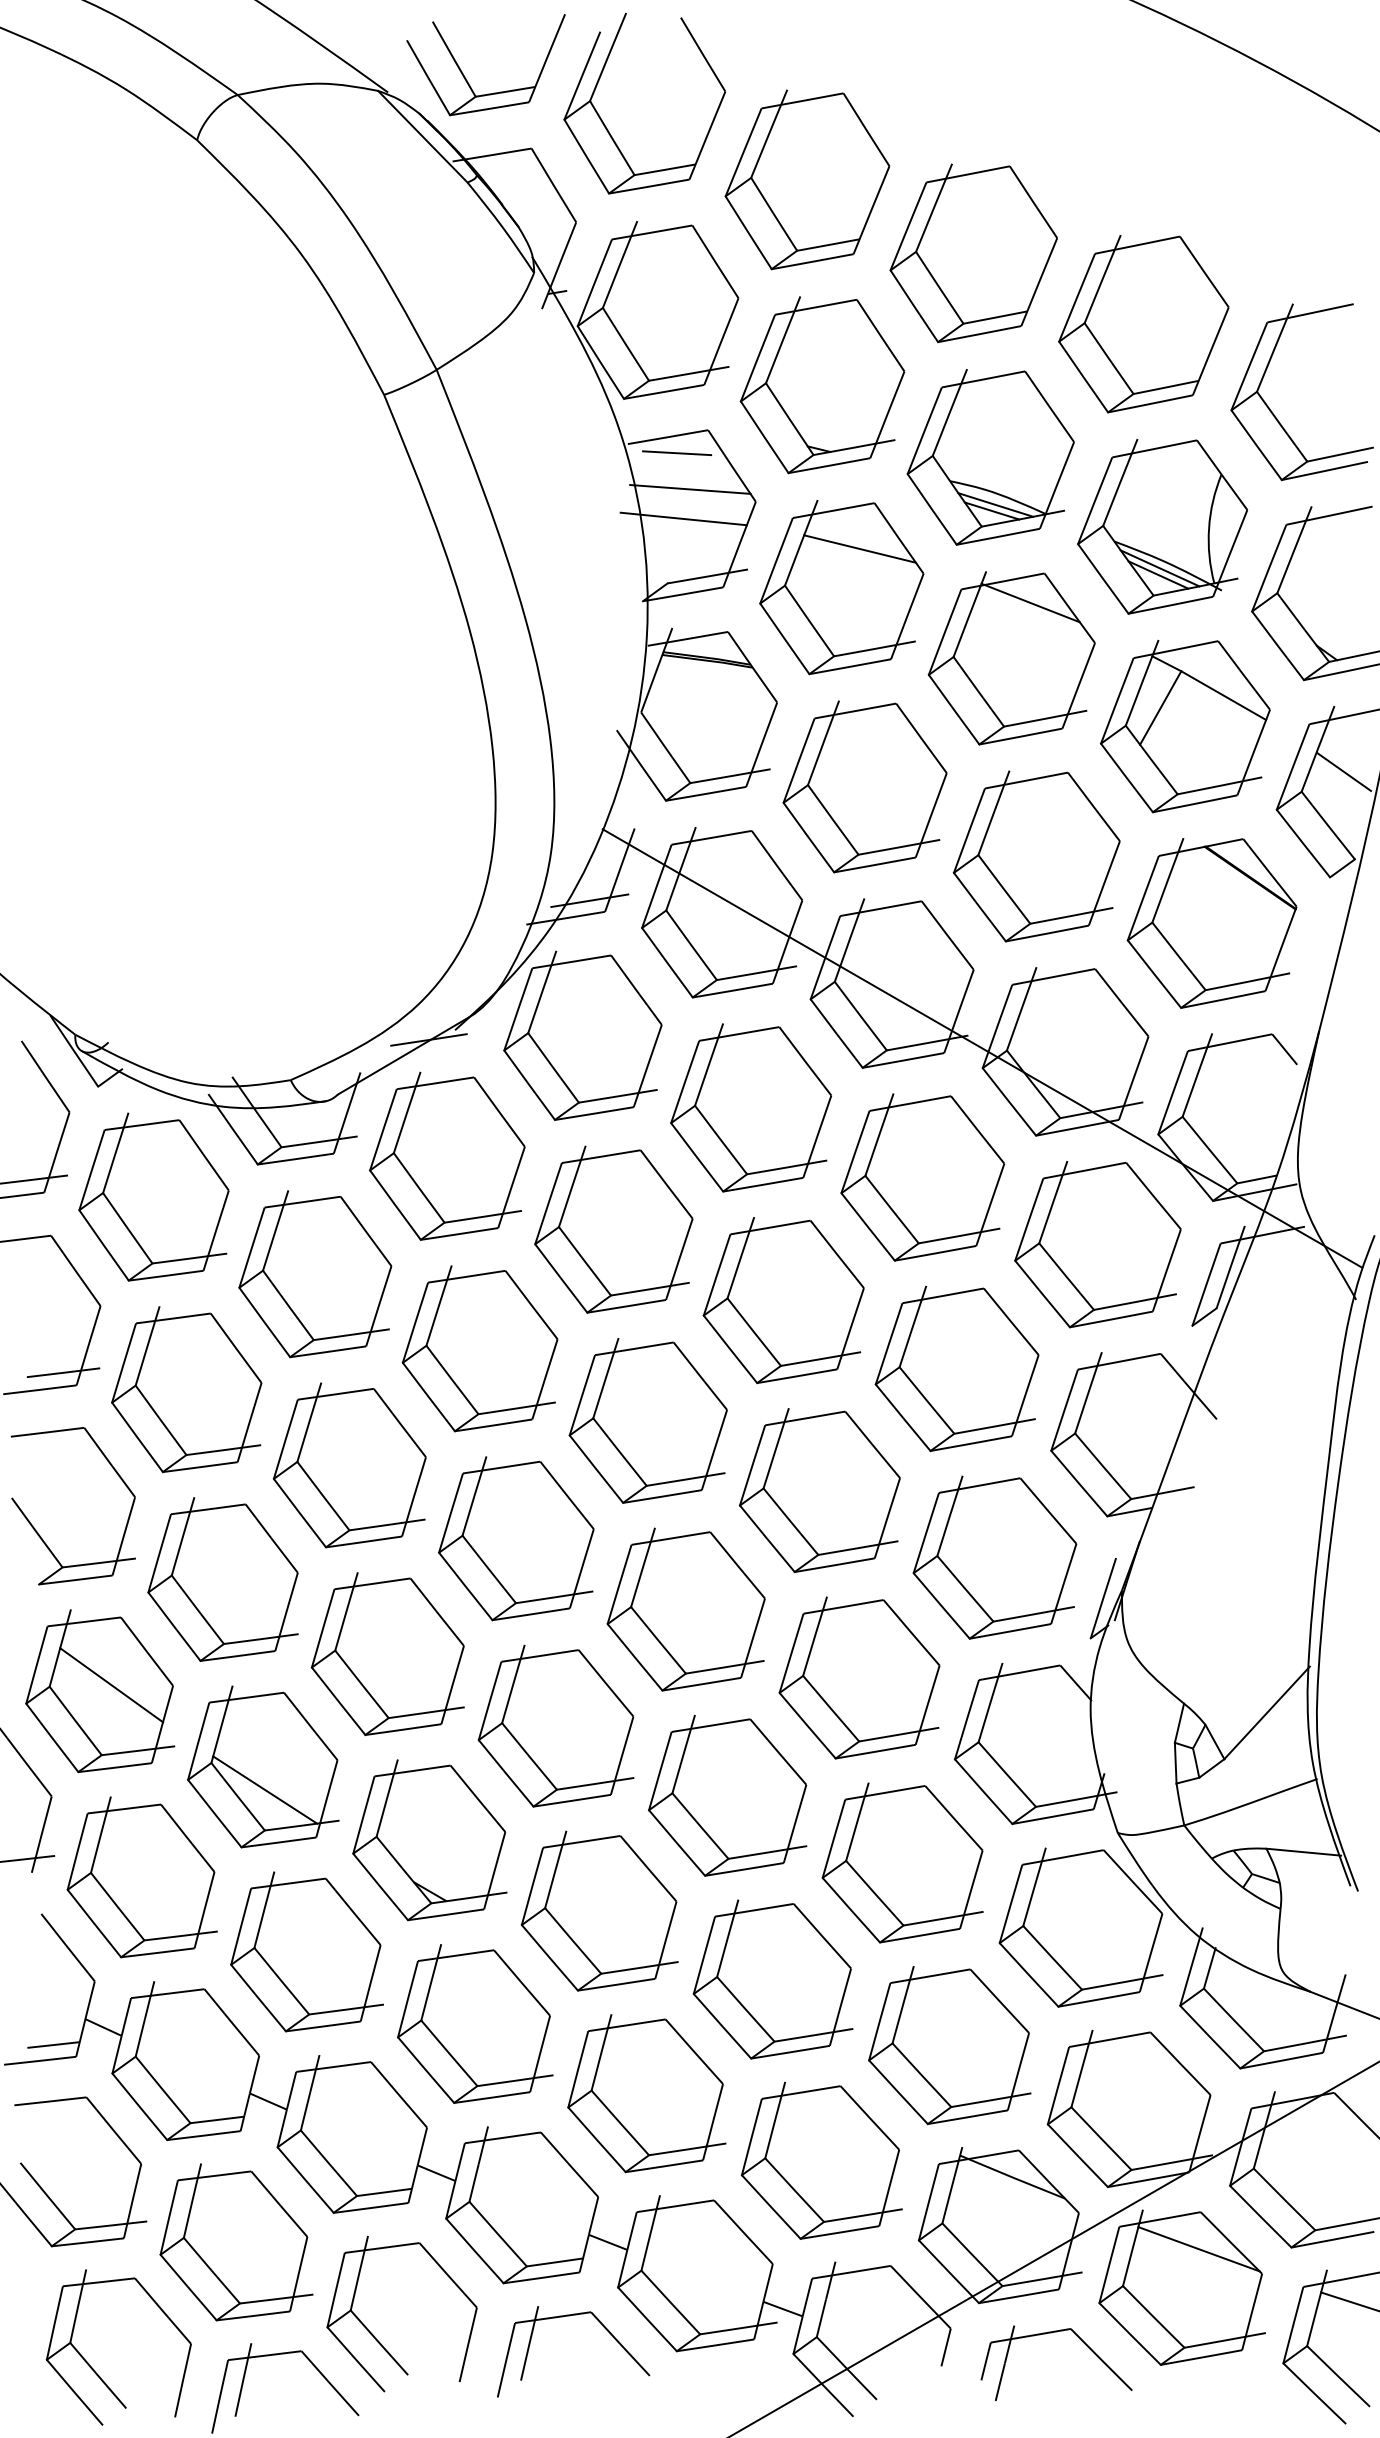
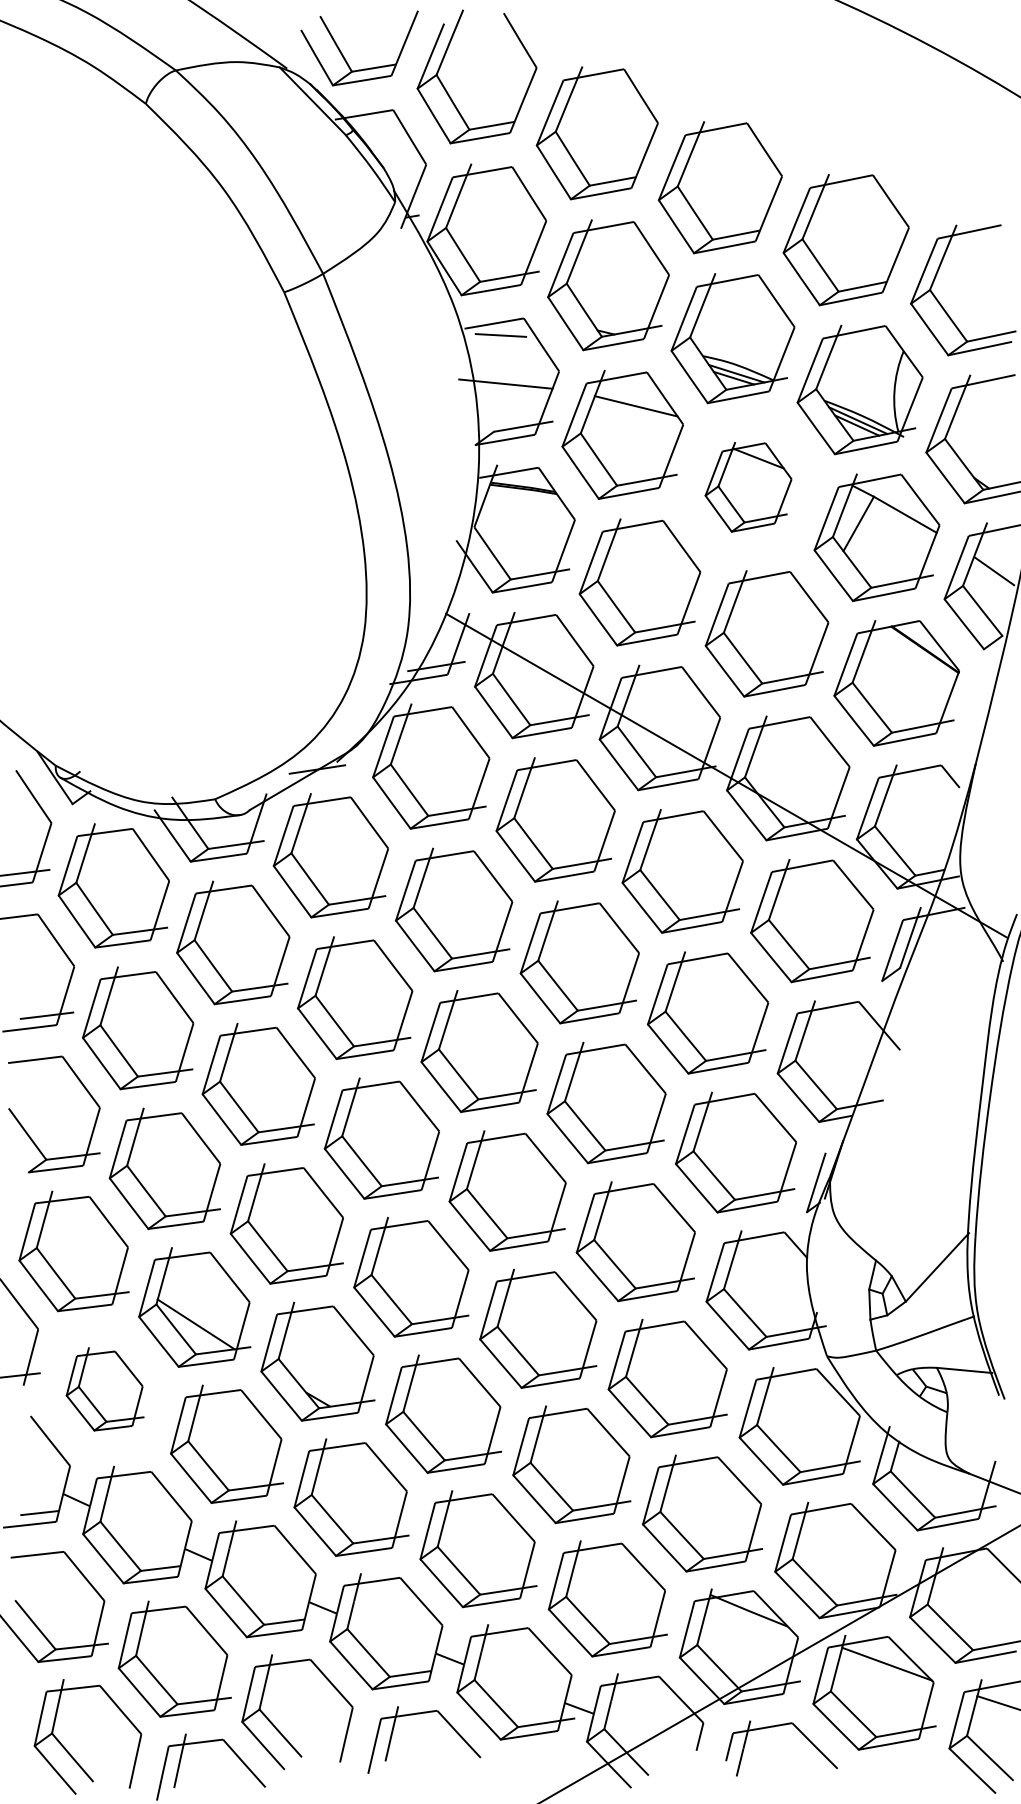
line: (690, 488) -> (510, 361), removed
part: (1011, 657) -> (748, 486), size x0.7
line: (111, 1684) -> (82, 1246), removed
part: (142, 1877) -> (105, 1389), size x0.7

